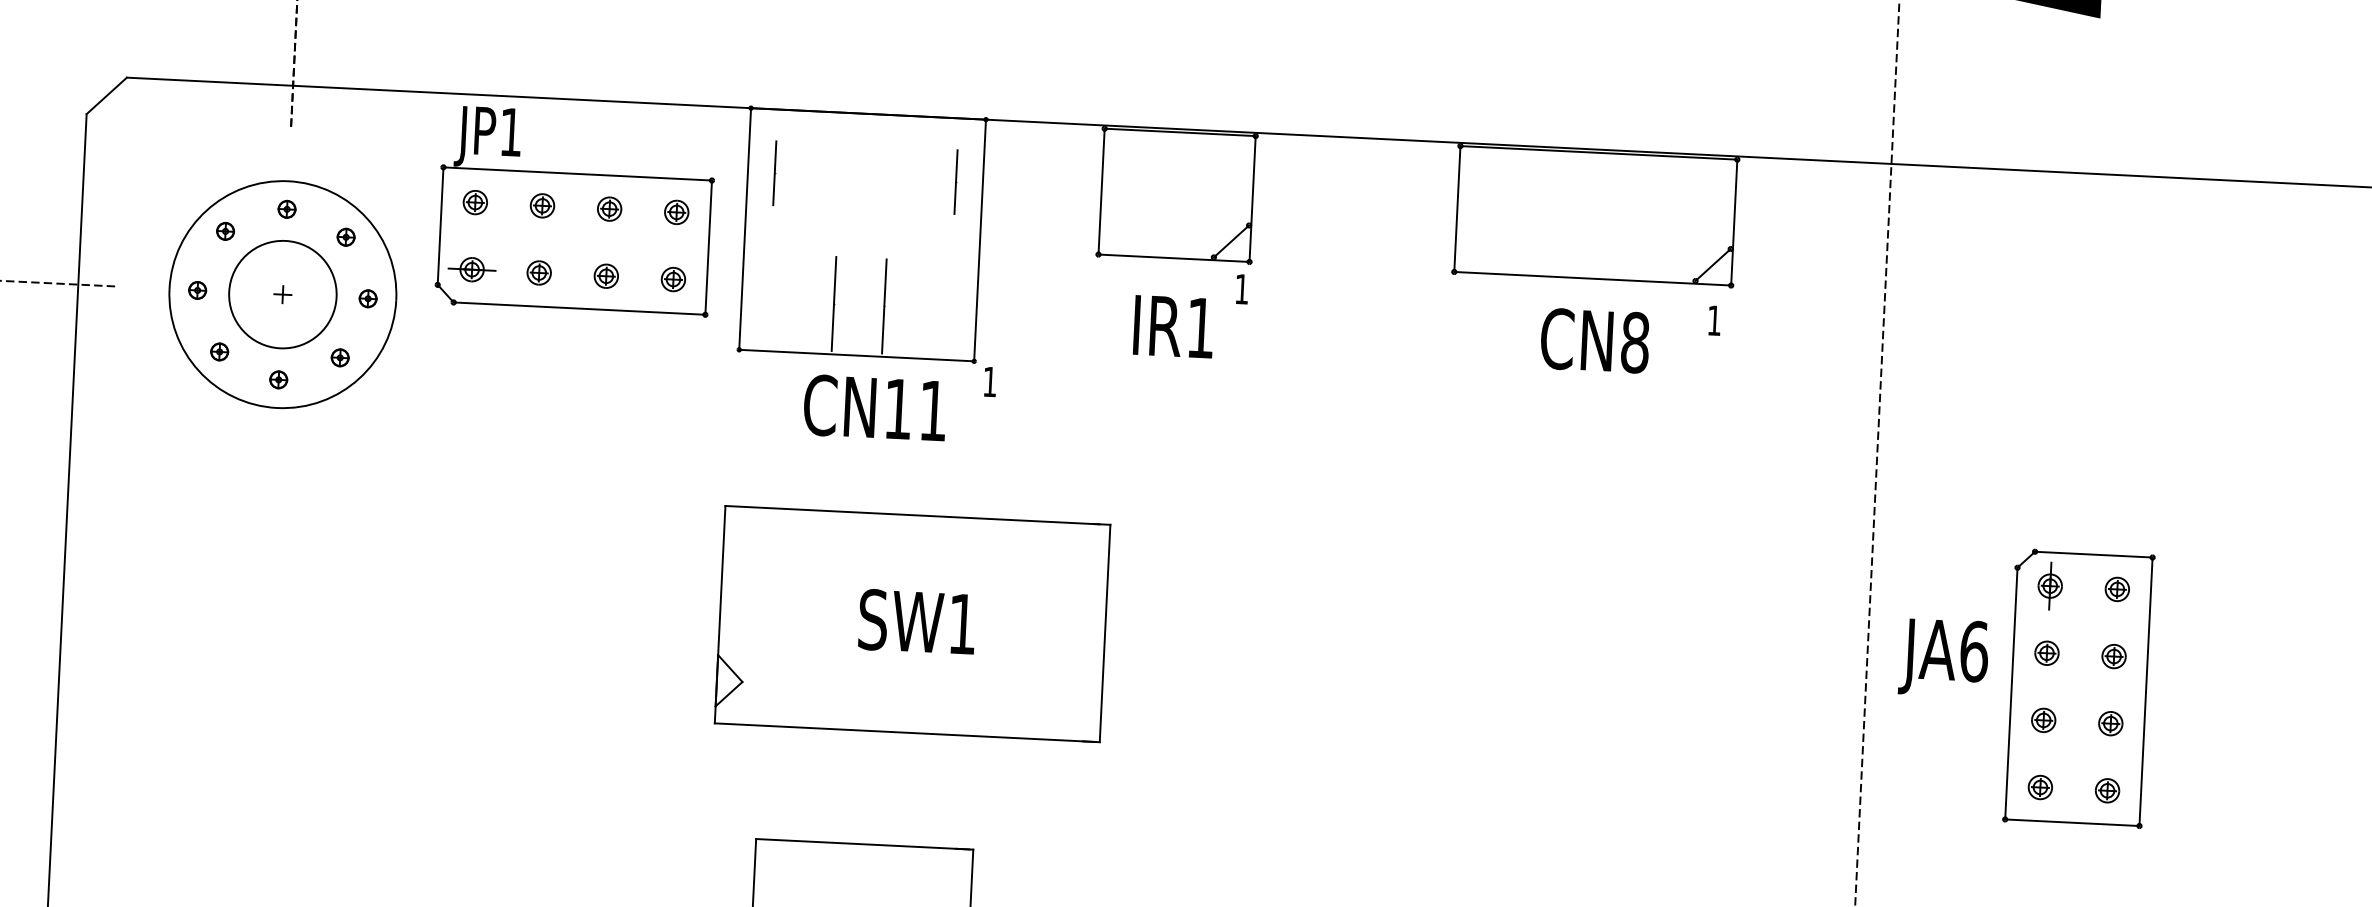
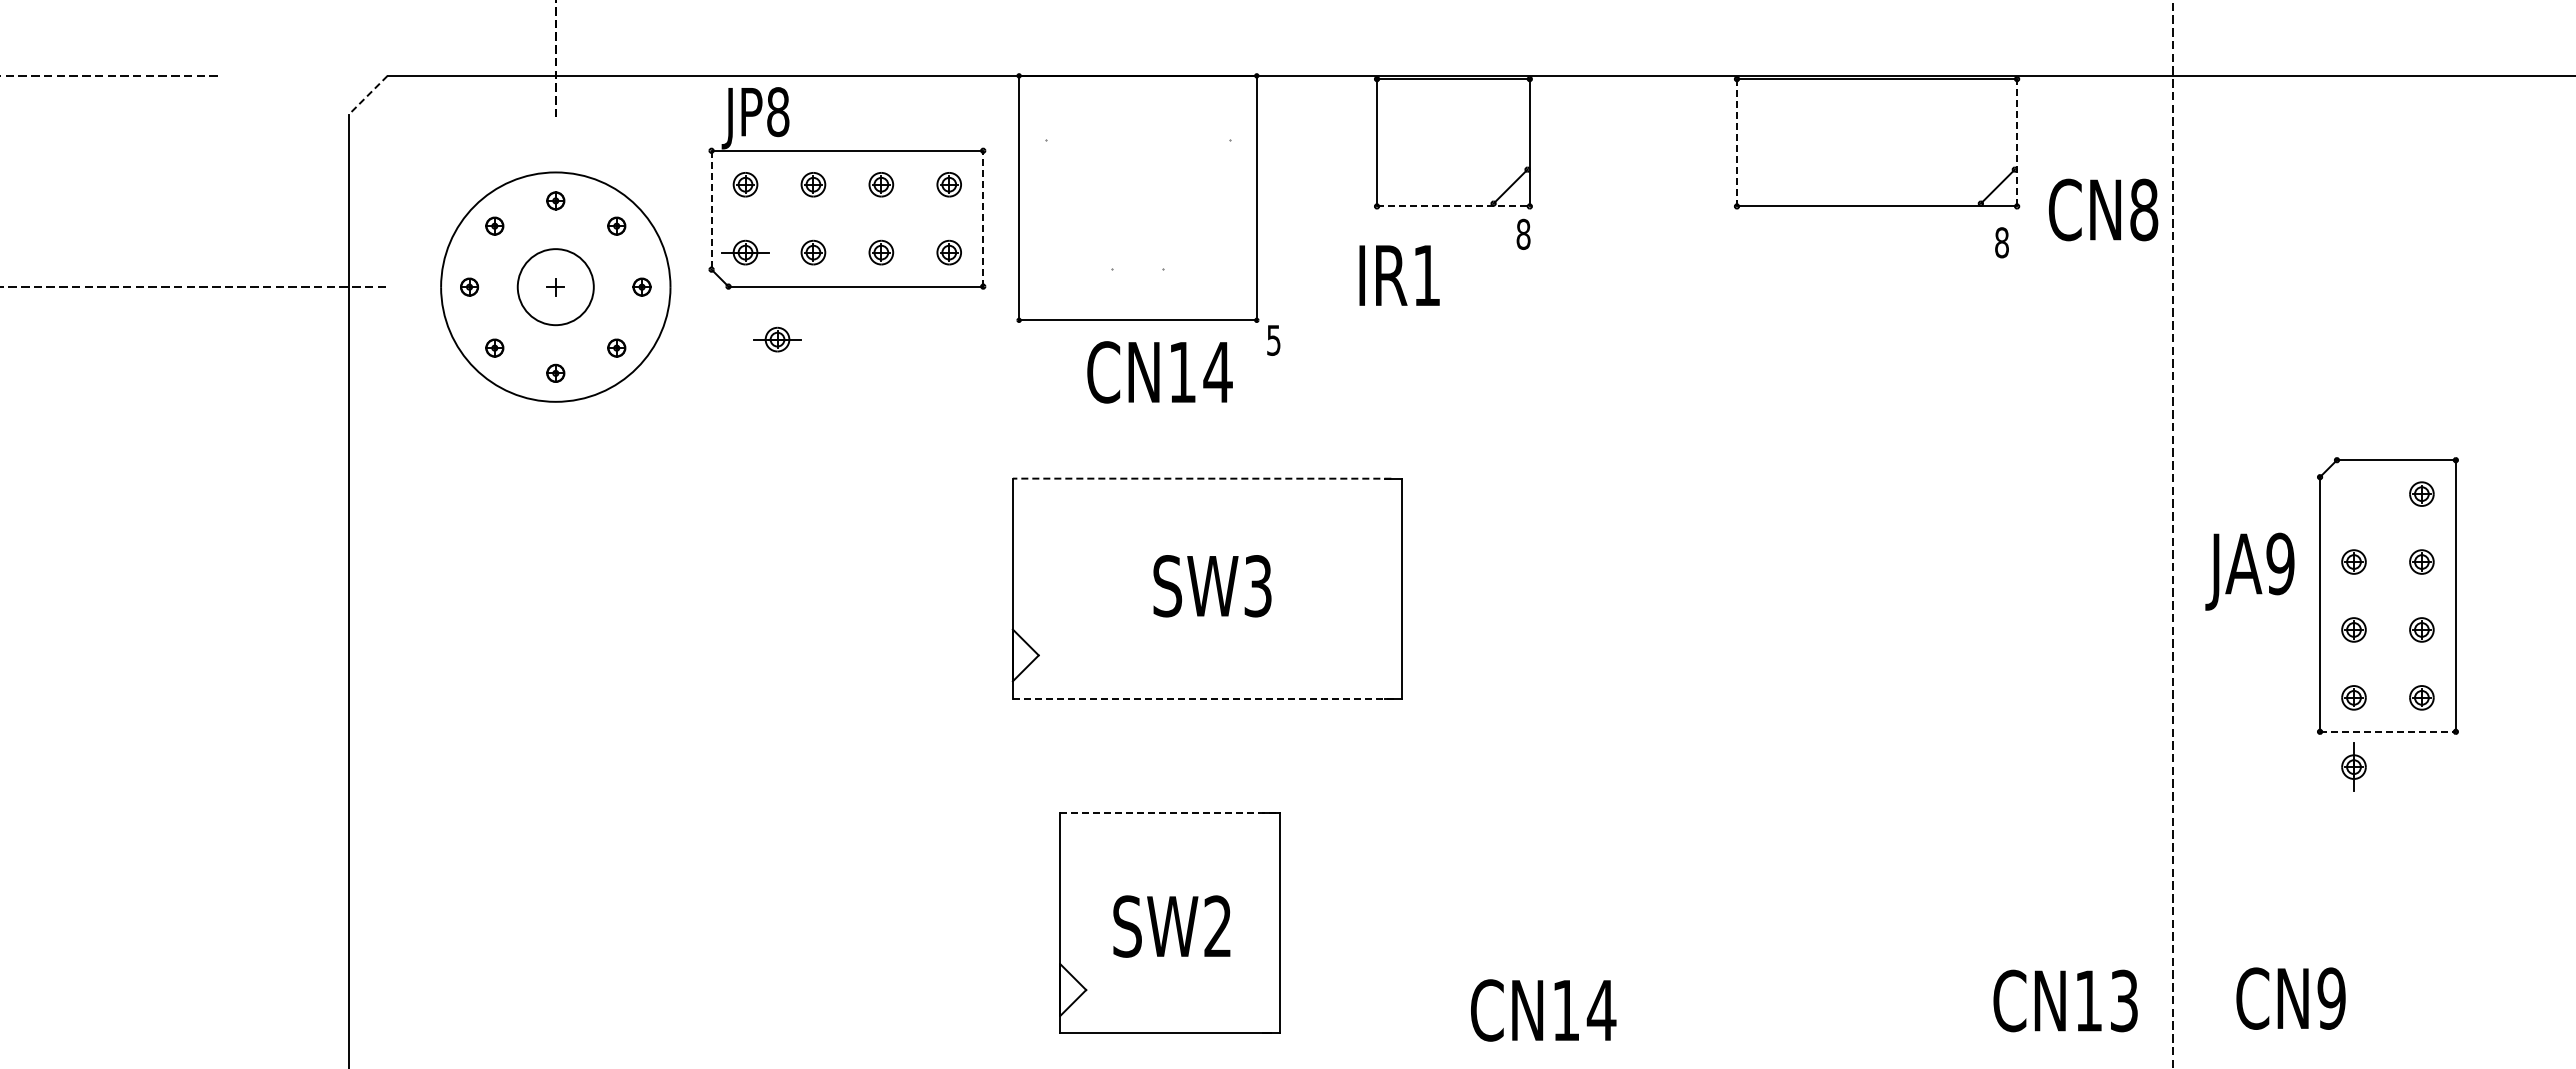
line: (106, 96) -> (367, 95), solid -> dashed
text: (511, 132) -> (778, 112), JP1 -> JP8
line: (775, 173) -> (1046, 140), removed
line: (955, 182) -> (1229, 140), removed
line: (1456, 208) -> (1736, 142), solid -> dashed
line: (1734, 222) -> (2017, 142), solid -> dashed
line: (440, 226) -> (711, 210), solid -> dashed
line: (708, 247) -> (983, 218), solid -> dashed
line: (1174, 258) -> (1453, 206), solid -> dashed
text: (1241, 288) -> (1523, 233), 1 -> 8
circle: (282, 293) -> (555, 286), size x0.7
line: (834, 303) -> (1112, 268), removed
line: (884, 305) -> (1163, 268), removed
text: (1714, 320) -> (2001, 242), 1 -> 8
text: (1173, 326) -> (1399, 275), moved
text: (1595, 340) -> (2103, 209), moved
part: (499, 357) -> (777, 339), added
text: (989, 382) -> (1273, 340), 1 -> 5
text: (932, 410) -> (1217, 372), CN11 -> CN14
line: (911, 514) -> (1201, 478), solid -> dashed
part: (2049, 585) -> (2353, 766), moved
text: (962, 624) -> (1257, 586), SW1 -> SW3
text: (1974, 651) -> (2280, 563), JA6 -> JA9
line: (905, 732) -> (1205, 698), solid -> dashed
line: (2071, 822) -> (2387, 731), solid -> dashed
line: (863, 844) -> (1168, 813), solid -> dashed

